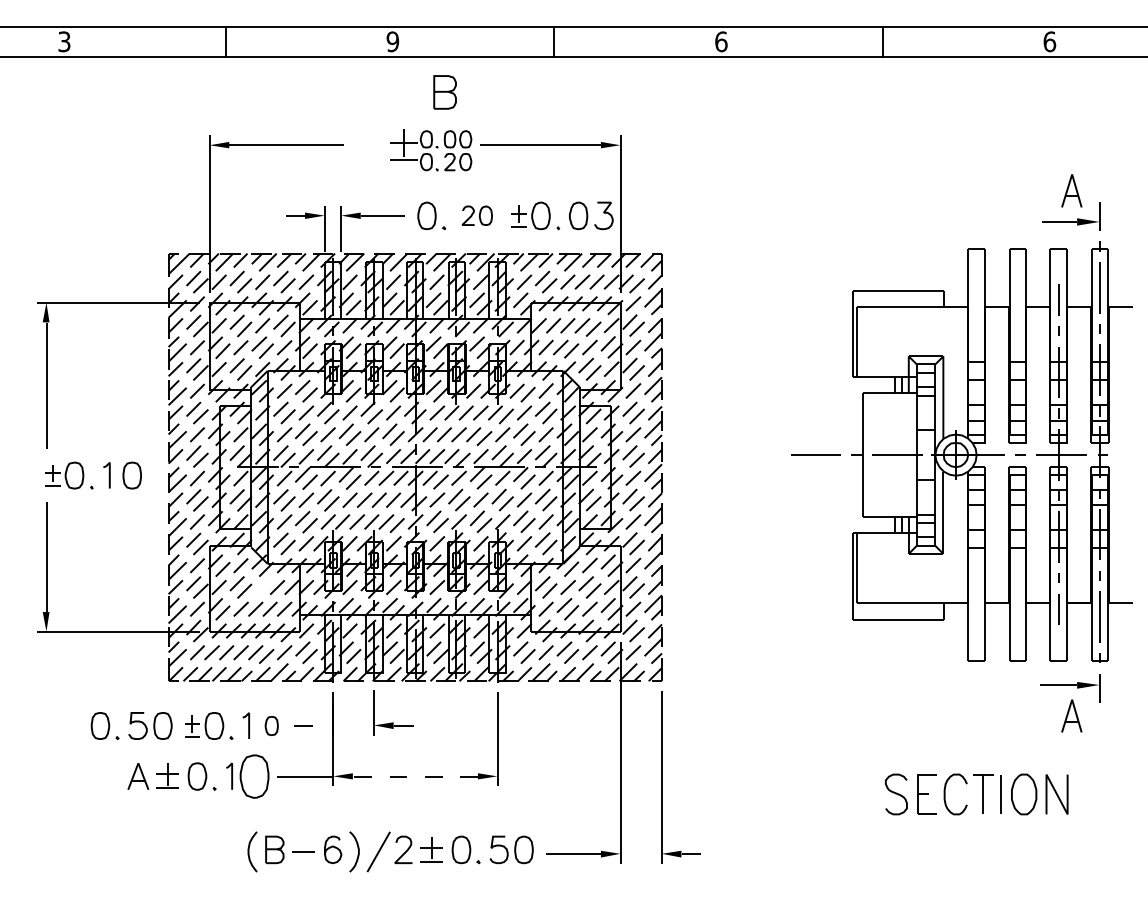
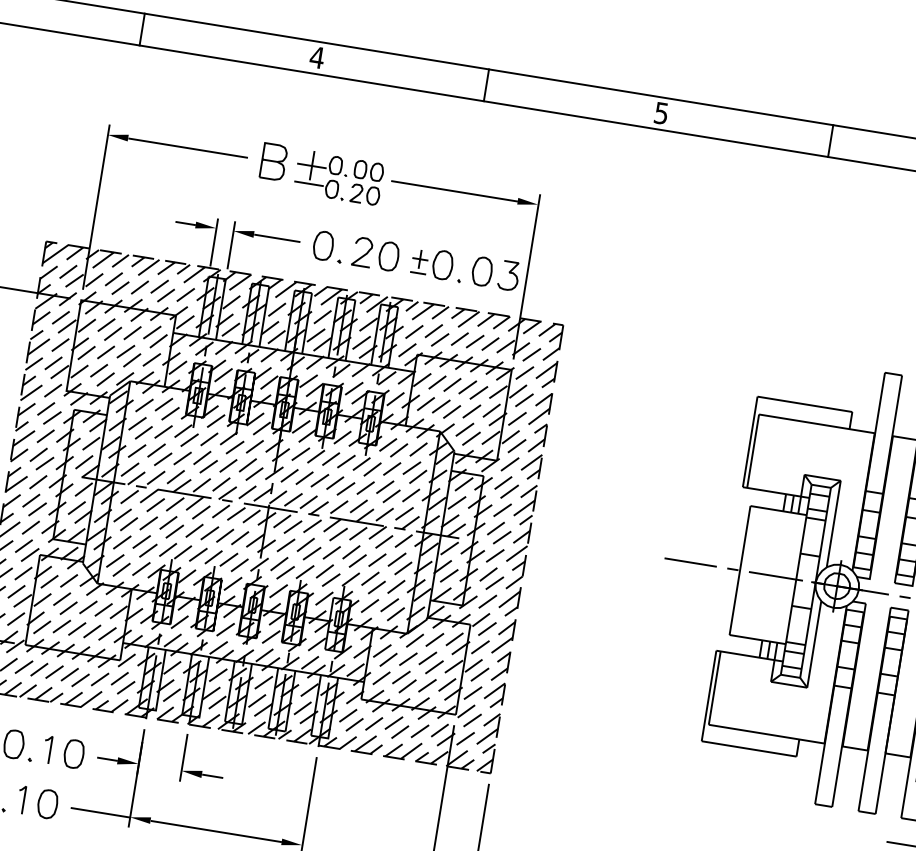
text: (392, 41) -> (316, 57), 9 -> 4
text: (721, 41) -> (661, 113), 6 -> 5
part: (444, 92) -> (273, 161), moved
part: (477, 215) -> (376, 254), size x1.43
line: (262, 587) -> (87, 607), added
part: (271, 725) -> (73, 753), size x1.43
fill: (323, 725) -> (128, 762), added
part: (254, 776) -> (47, 804), size x0.62
line: (415, 776) -> (216, 831), dashed -> solid

